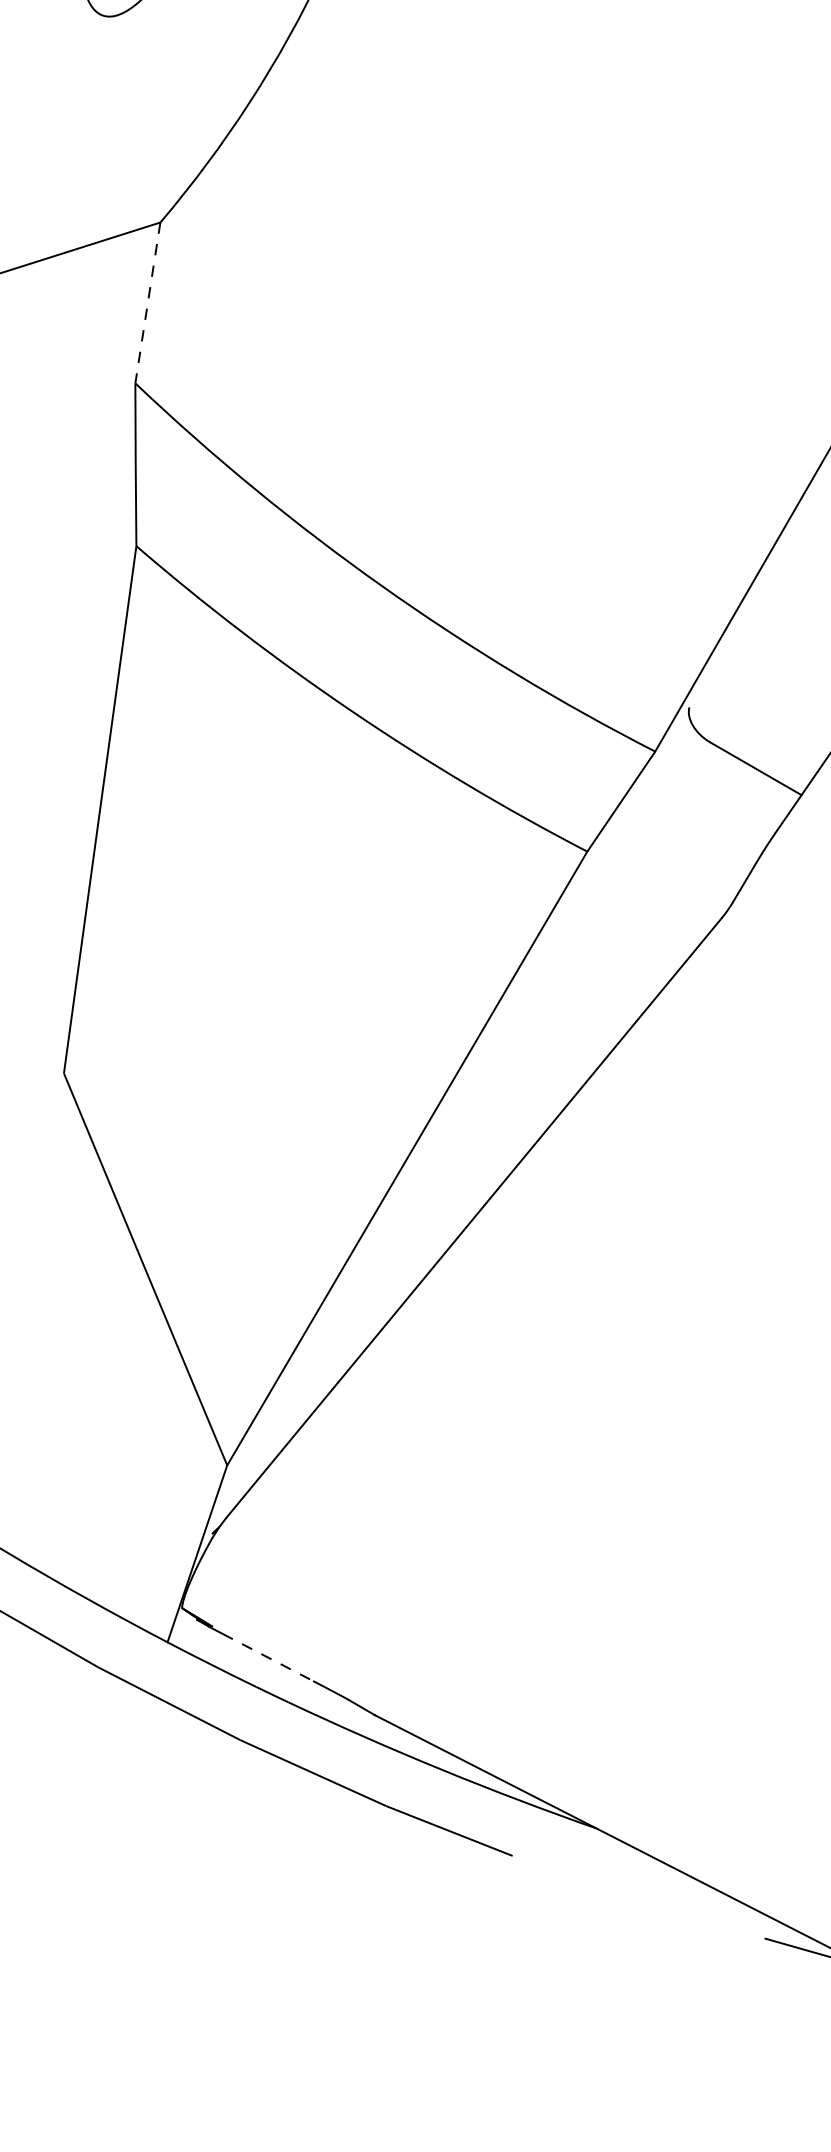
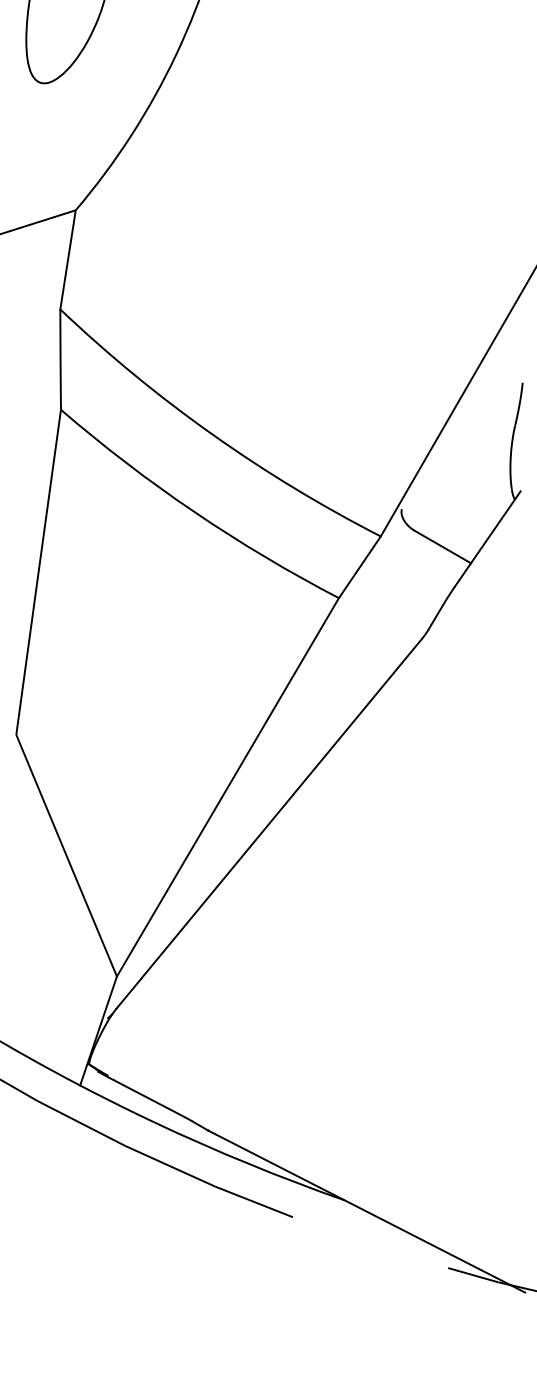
line: (146, 303) -> (67, 260), dashed -> solid
line: (268, 1658) -> (142, 1095), dashed -> solid

